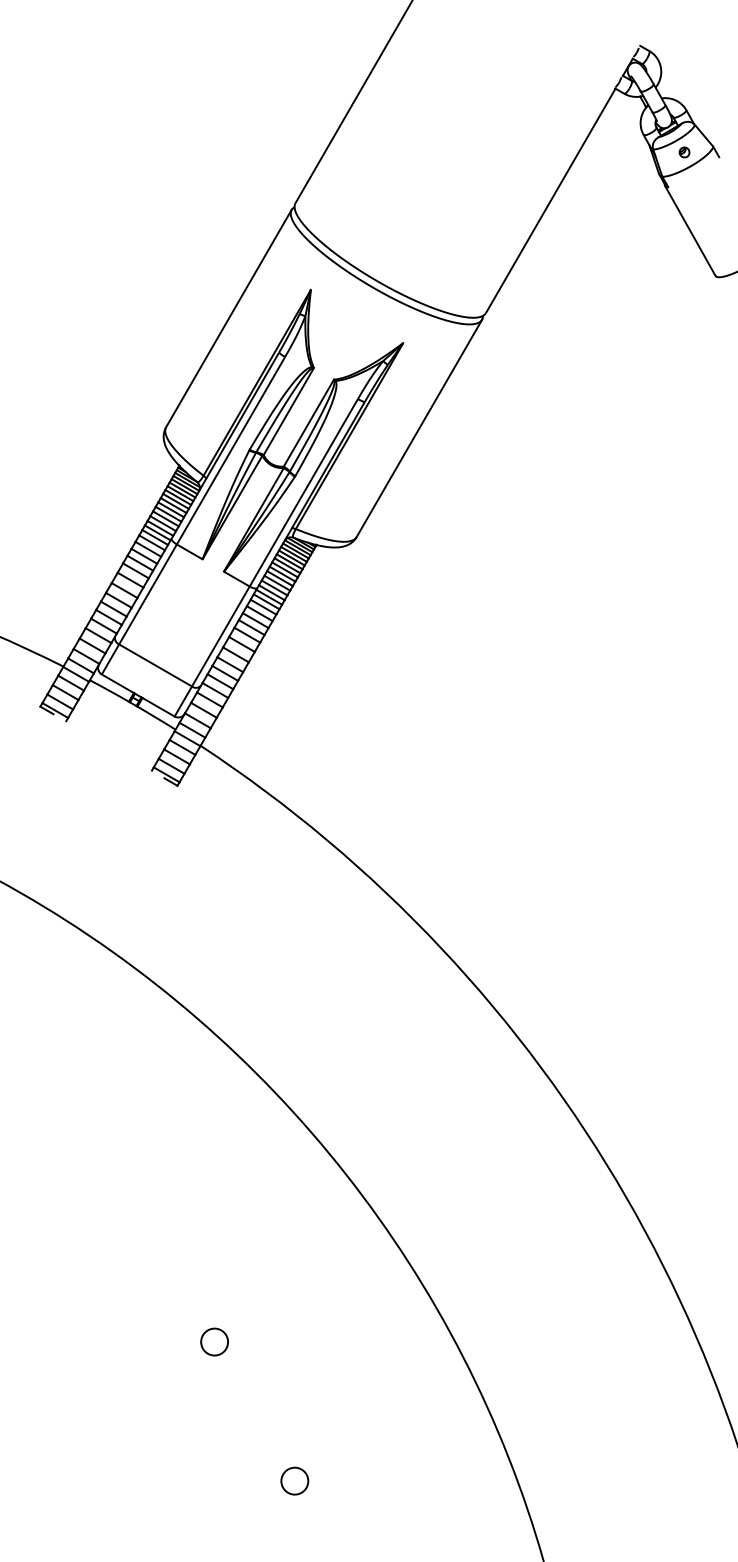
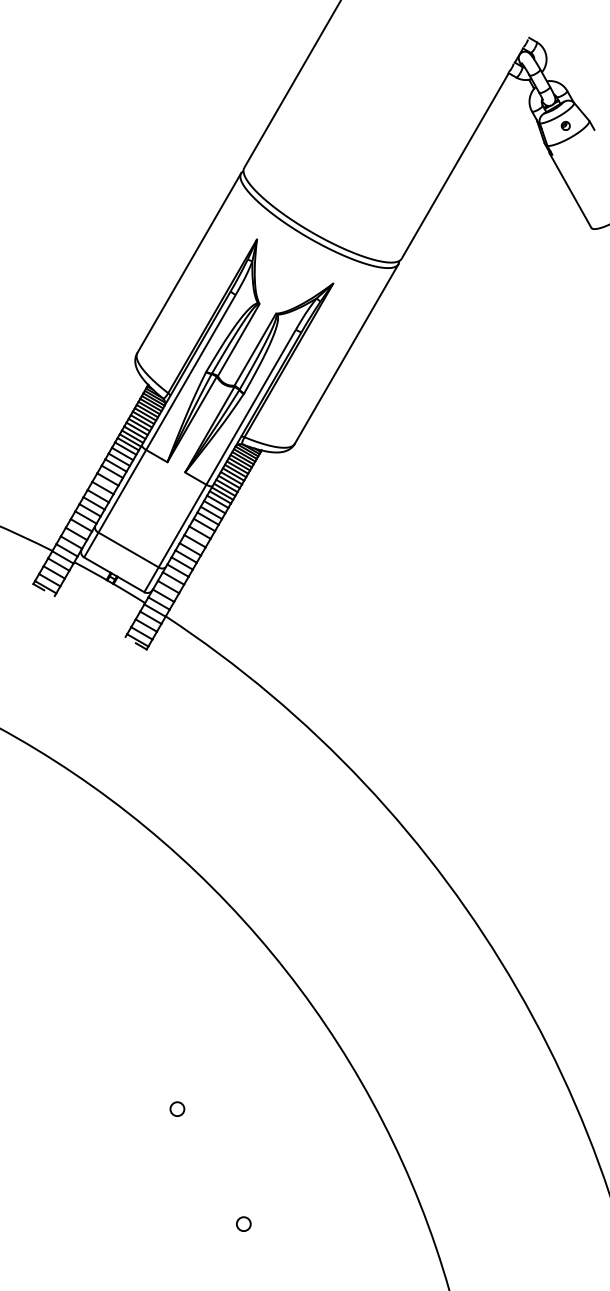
circle: (214, 1341) -> (177, 1108), size x0.62
circle: (294, 1480) -> (243, 1223), size x0.62

